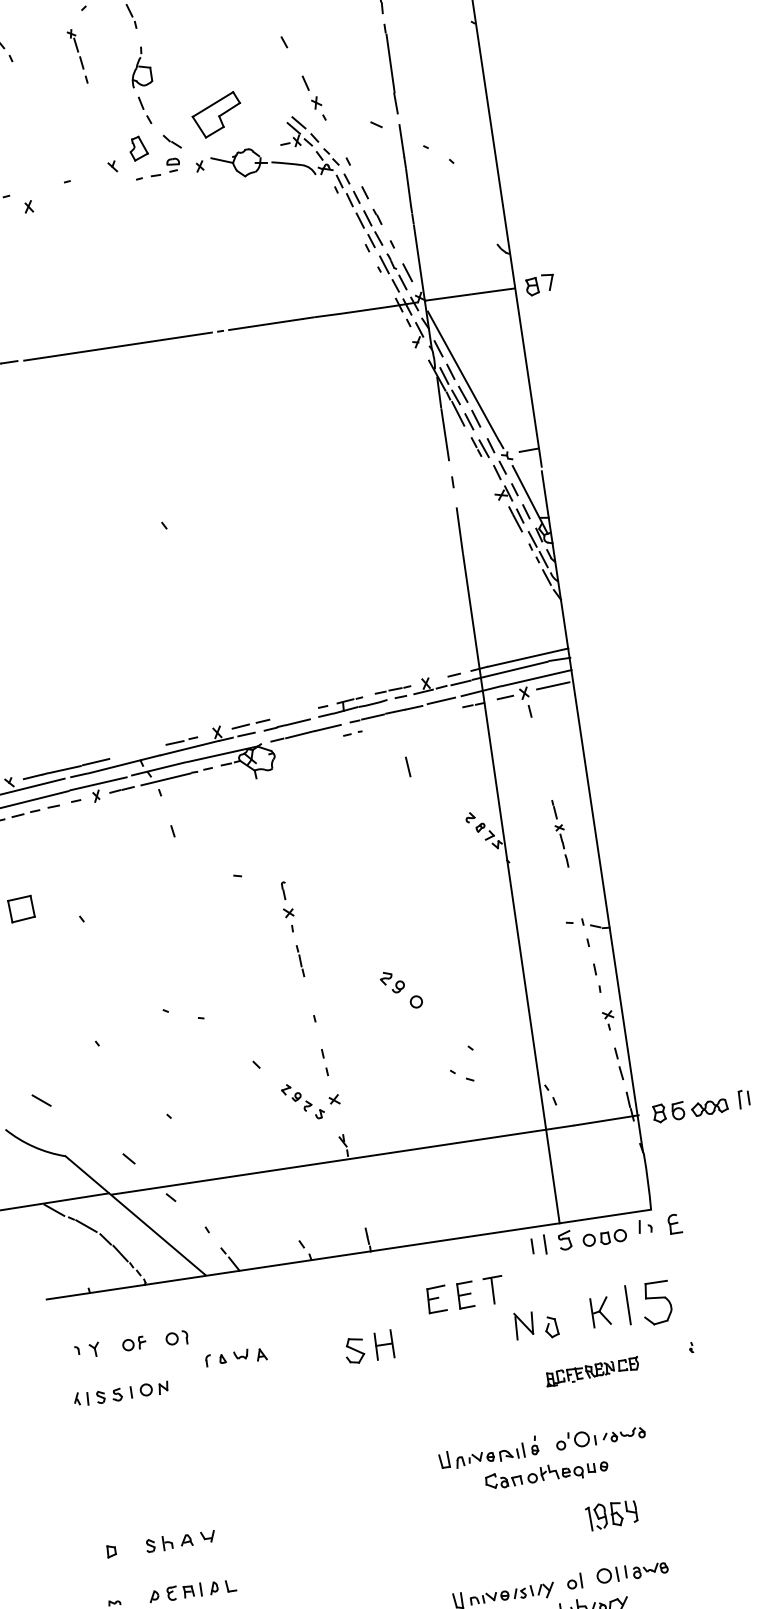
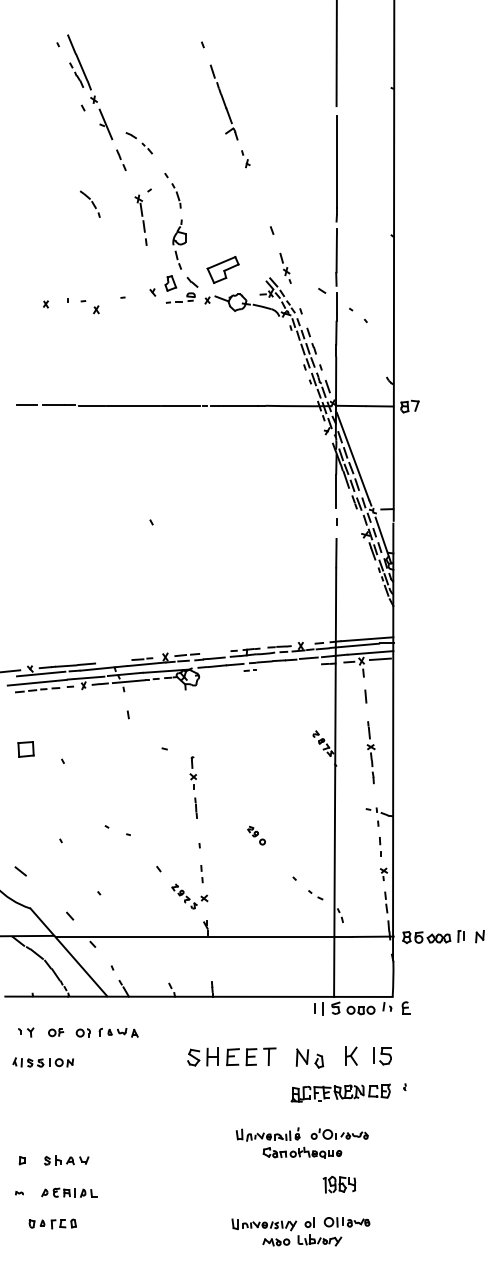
part: (76, 55) -> (140, 219), size x1.43
line: (407, 766) -> (365, 696), moved
part: (559, 833) -> (370, 752), size x1.43
part: (401, 989) -> (256, 835), size x0.71
part: (461, 1076) -> (315, 895), moved
part: (465, 1294) -> (251, 1056), moved
part: (649, 1304) -> (382, 1056), size x0.62
part: (235, 1357) -> (118, 1032), moved
part: (591, 1370) -> (340, 1092), size x1.67

